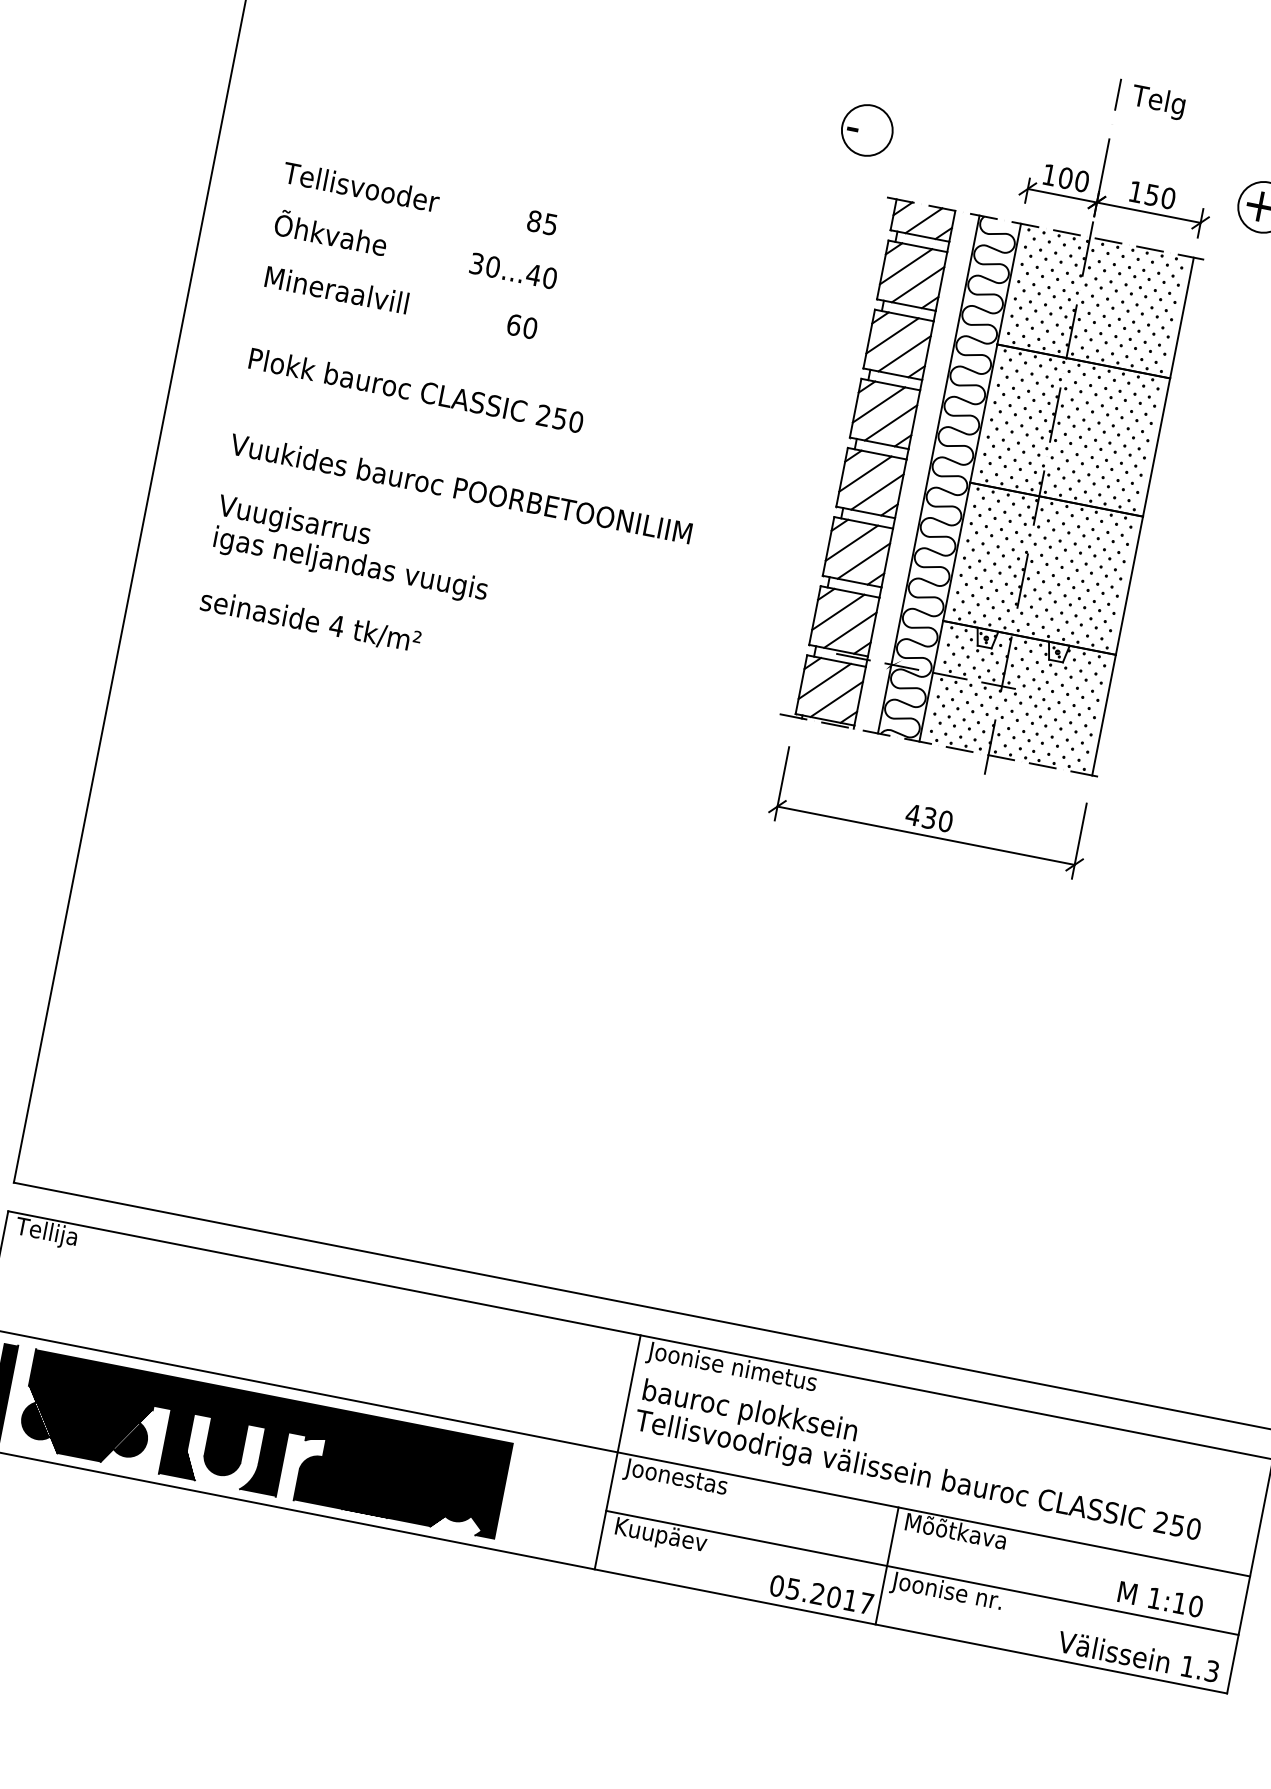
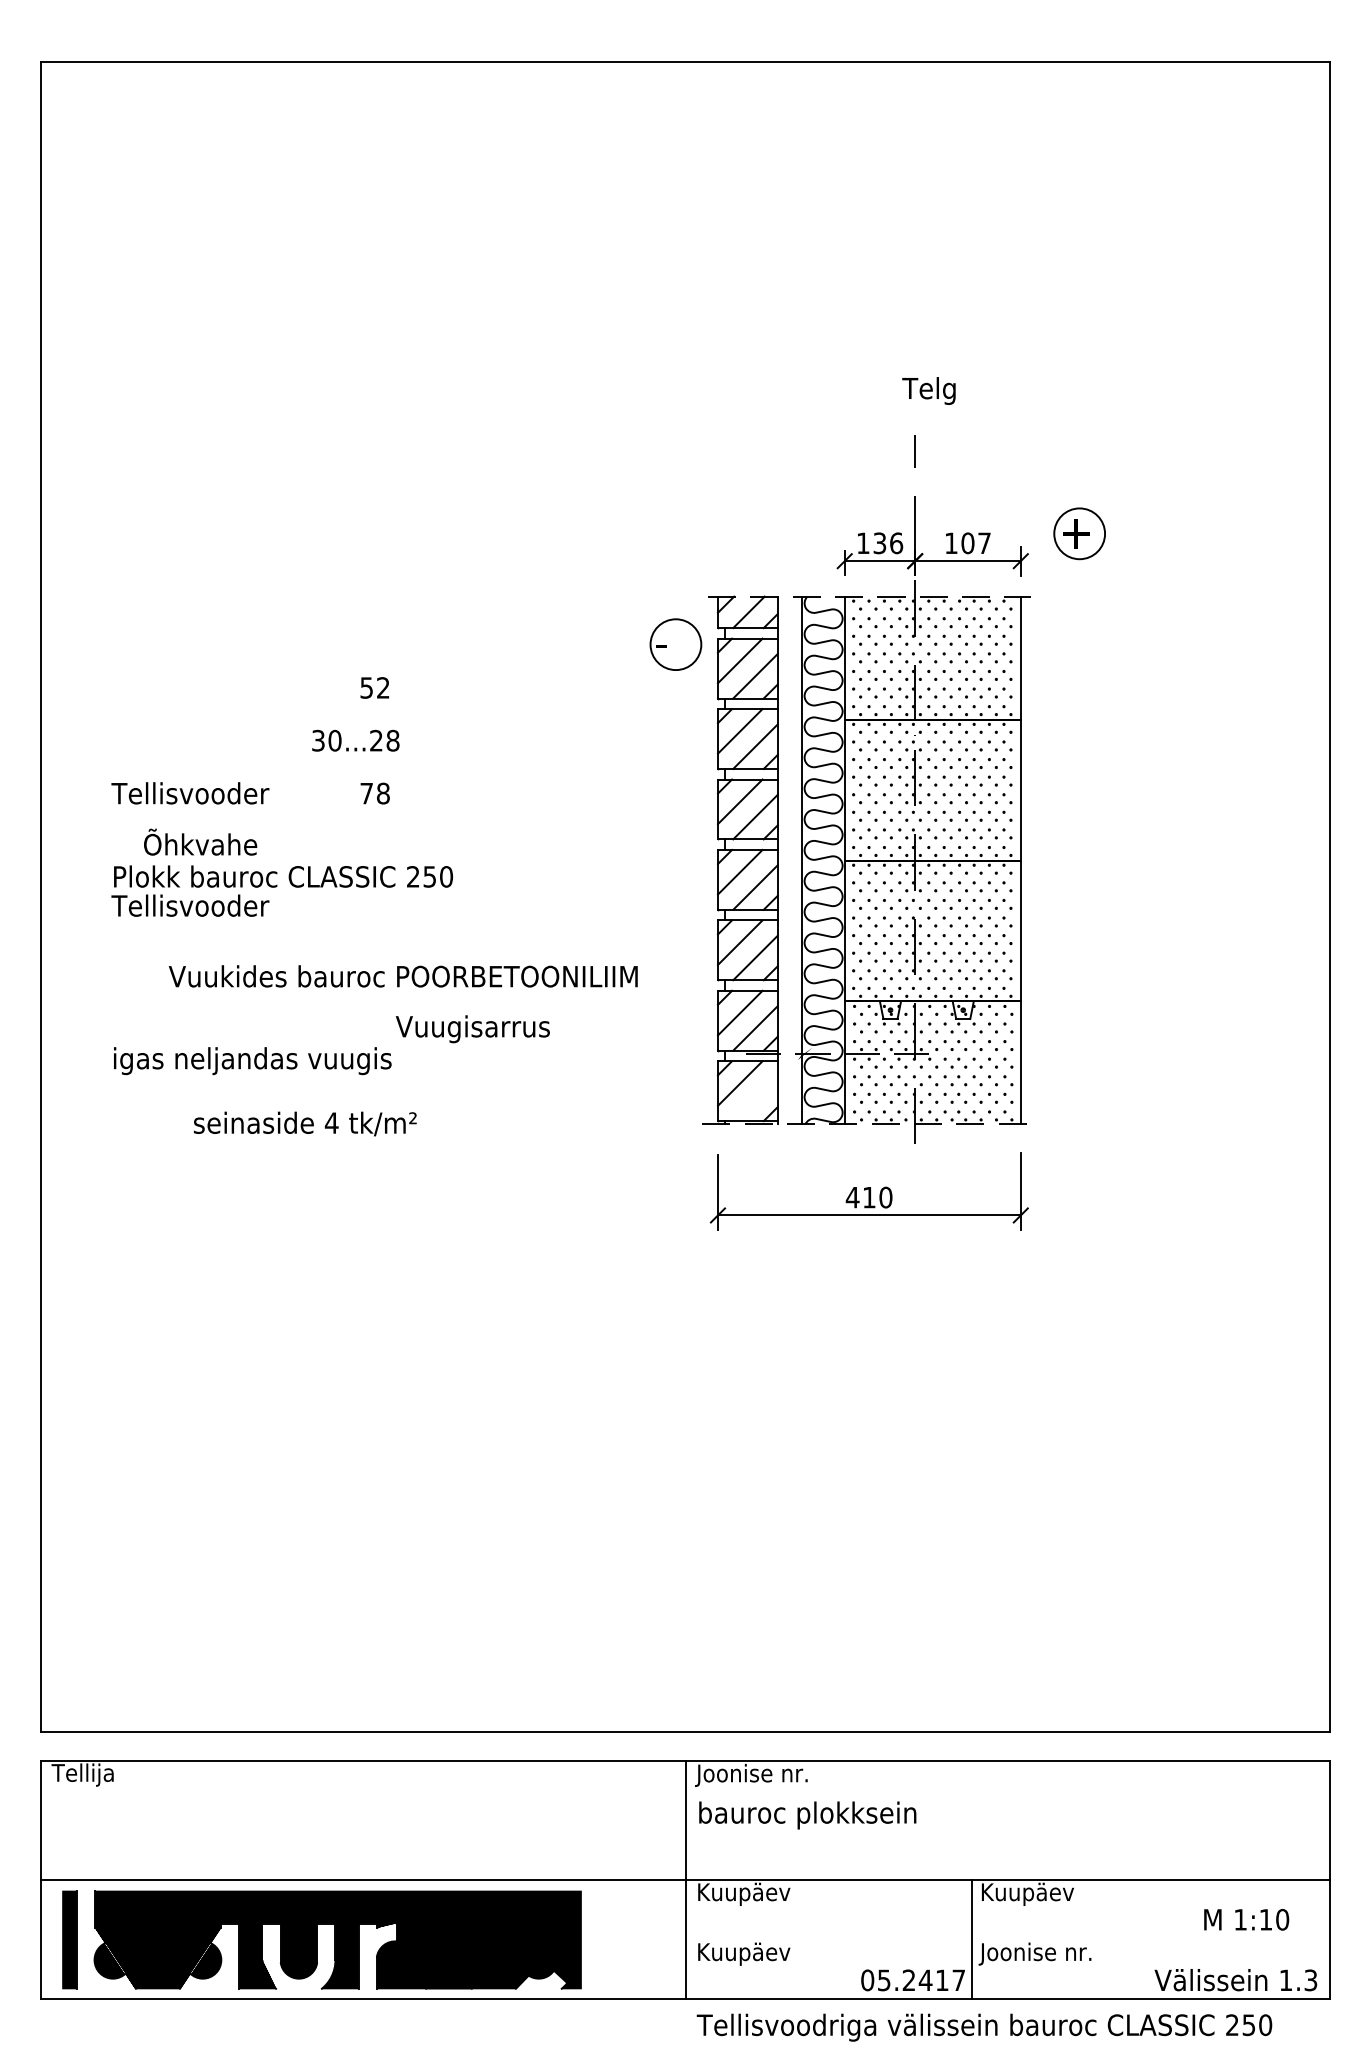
text: (1157, 101) -> (928, 390), moved
part: (866, 130) -> (675, 644), moved
text: (1074, 180) -> (888, 543), 100 -> 136
text: (361, 186) -> (190, 905), moved
text: (1160, 196) -> (976, 543), 150 -> 107
text: (542, 222) -> (374, 687), 85 -> 52
text: (331, 232) -> (200, 841), moved
text: (541, 276) -> (384, 740), 30...40 -> 30...28
text: (341, 290) -> (190, 793), Mineraalvill -> Tellisvooder
text: (521, 326) -> (374, 793), 60 -> 78
text: (460, 488) -> (402, 976), moved
text: (293, 522) -> (472, 1029), moved
text: (310, 621) -> (305, 1123), moved
line: (836, 699) -> (755, 1098), removed
text: (929, 818) -> (869, 1197), 430 -> 410
text: (781, 1375) -> (831, 1772), Joonise nimetus -> Joonise nr.
text: (675, 1477) -> (747, 1893), Joonestas -> Kuupäev
text: (917, 1477) -> (984, 2027), moved
text: (956, 1532) -> (1033, 1893), Mõõtkava -> Kuupäev
line: (922, 1572) -> (1007, 1939), removed
text: (833, 1597) -> (925, 1980), 05.2017 -> 05.2417

